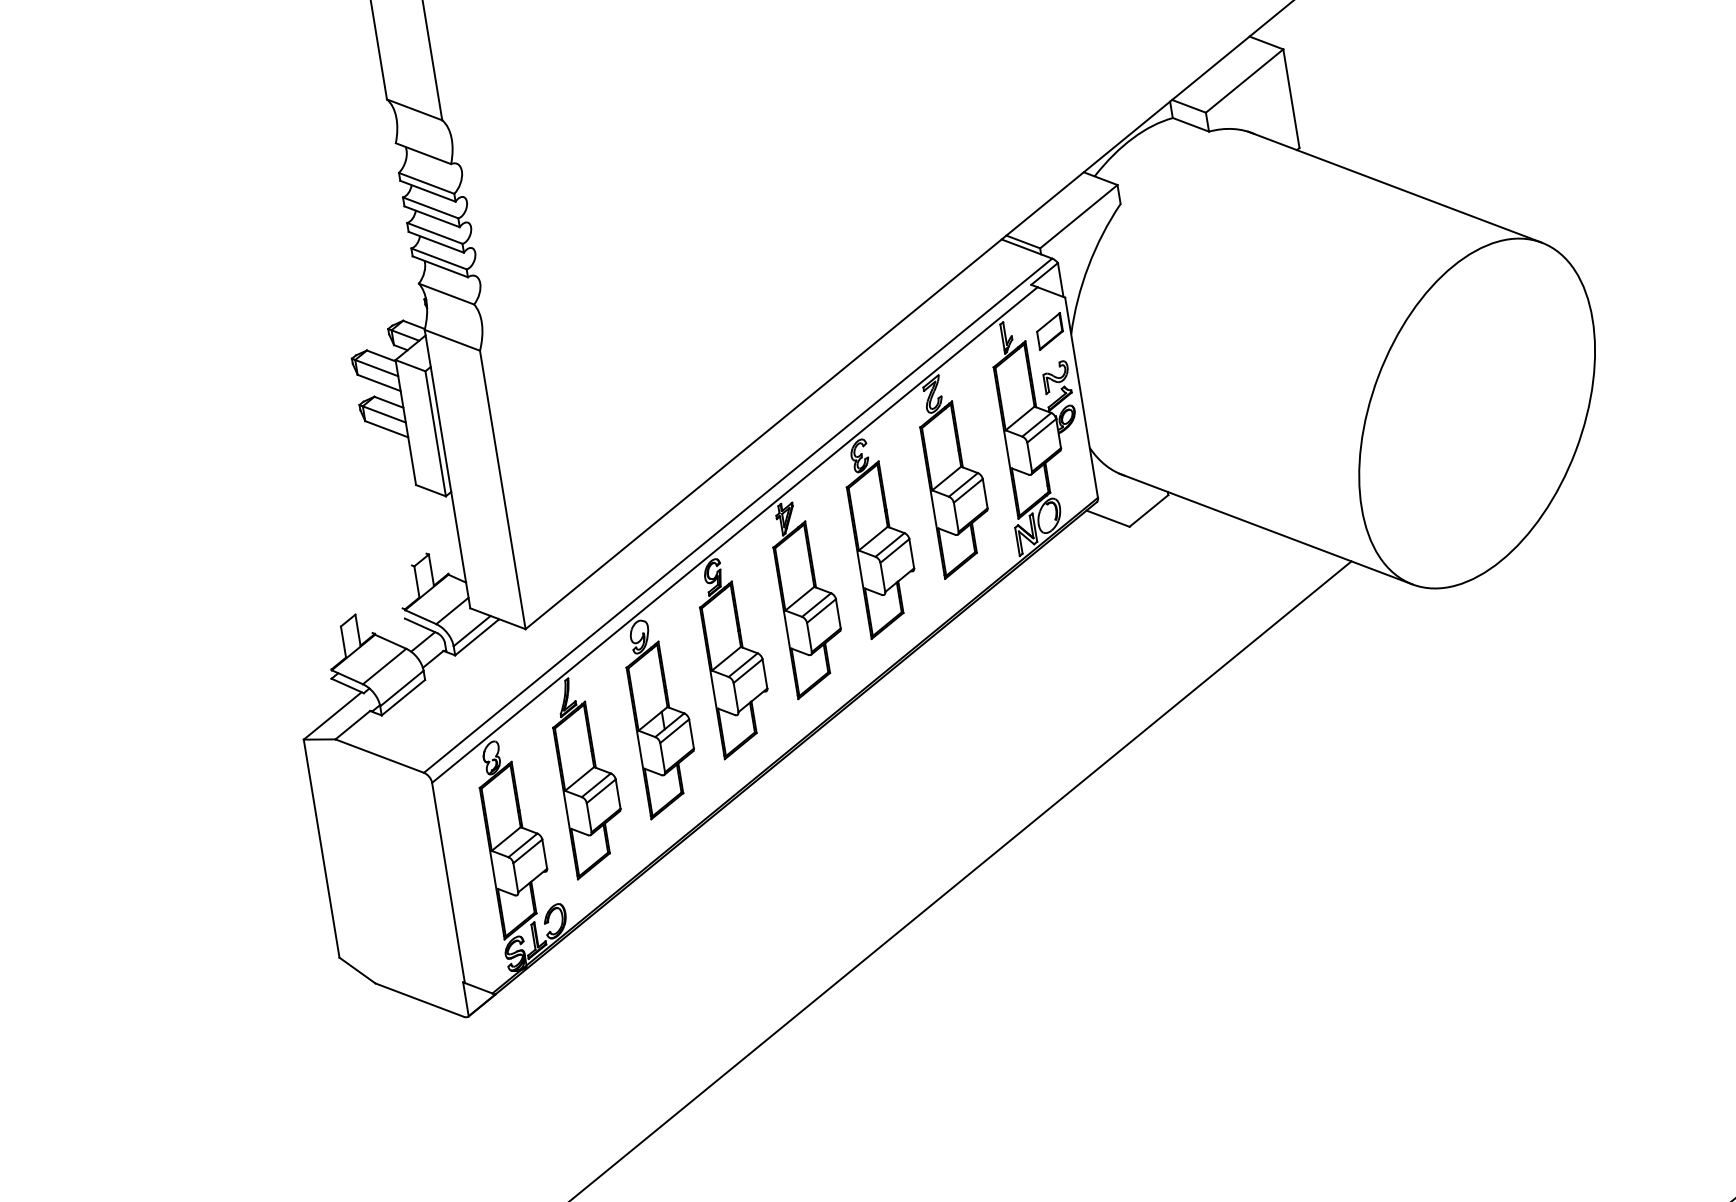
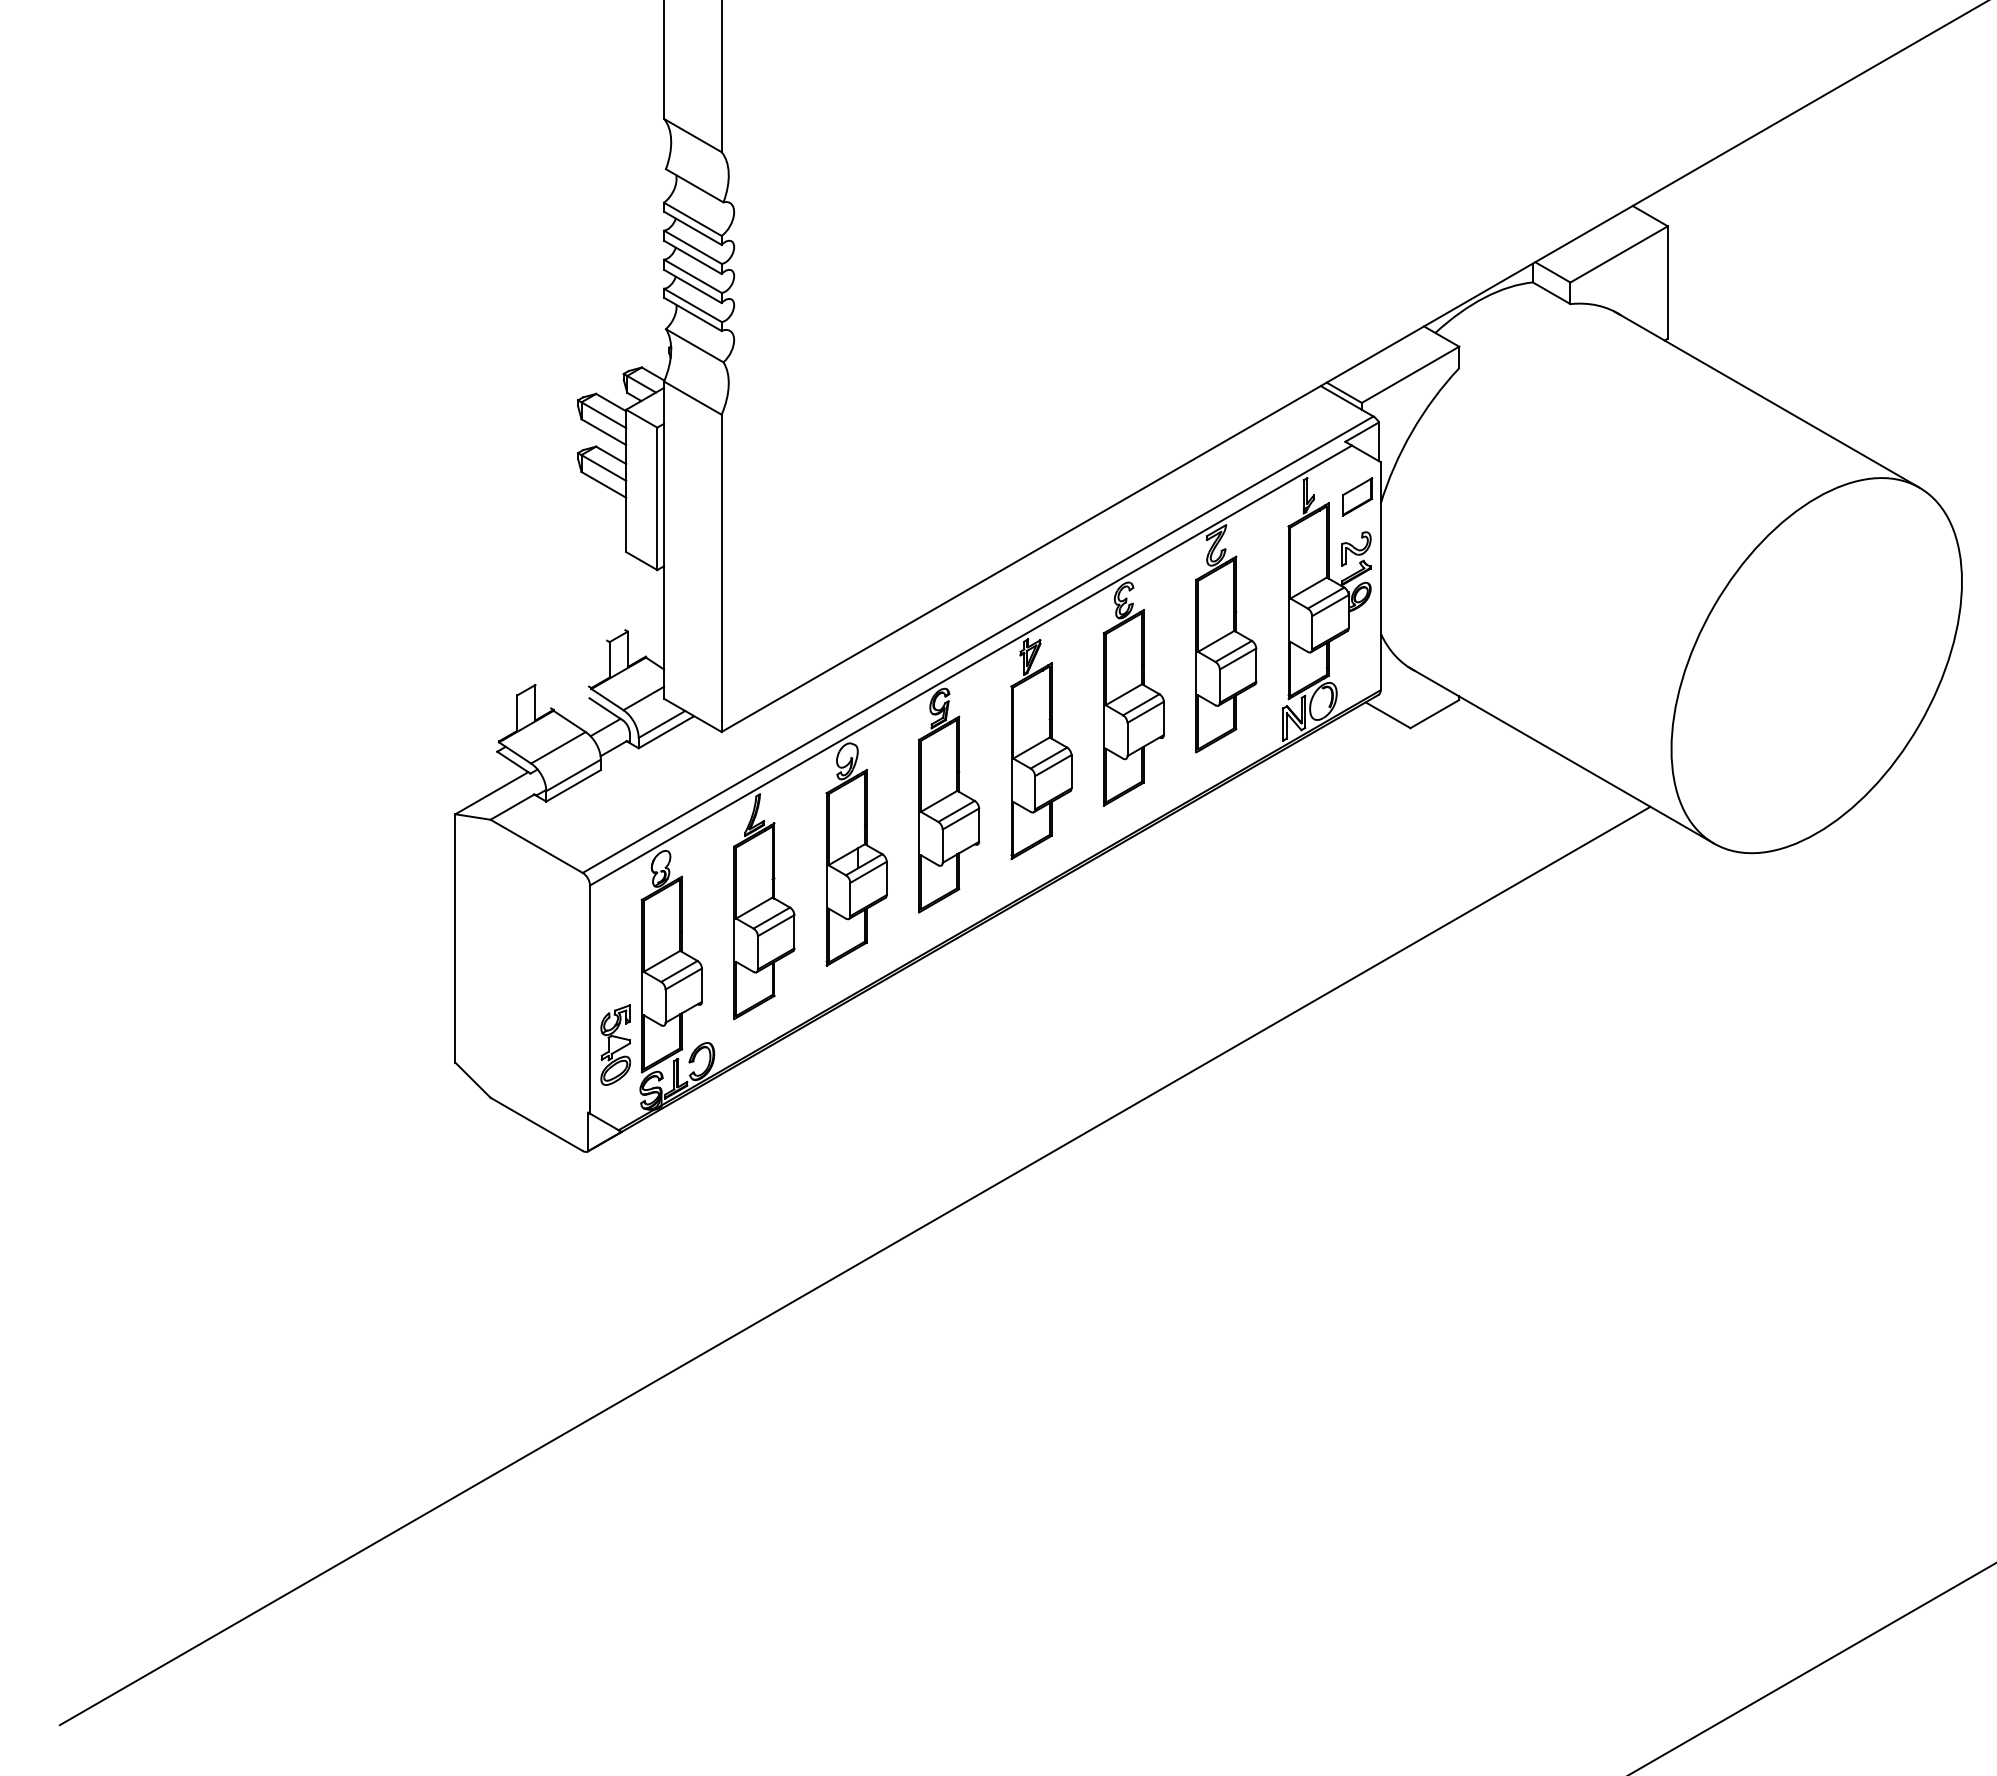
part: (477, 918) -> (615, 1044), added

